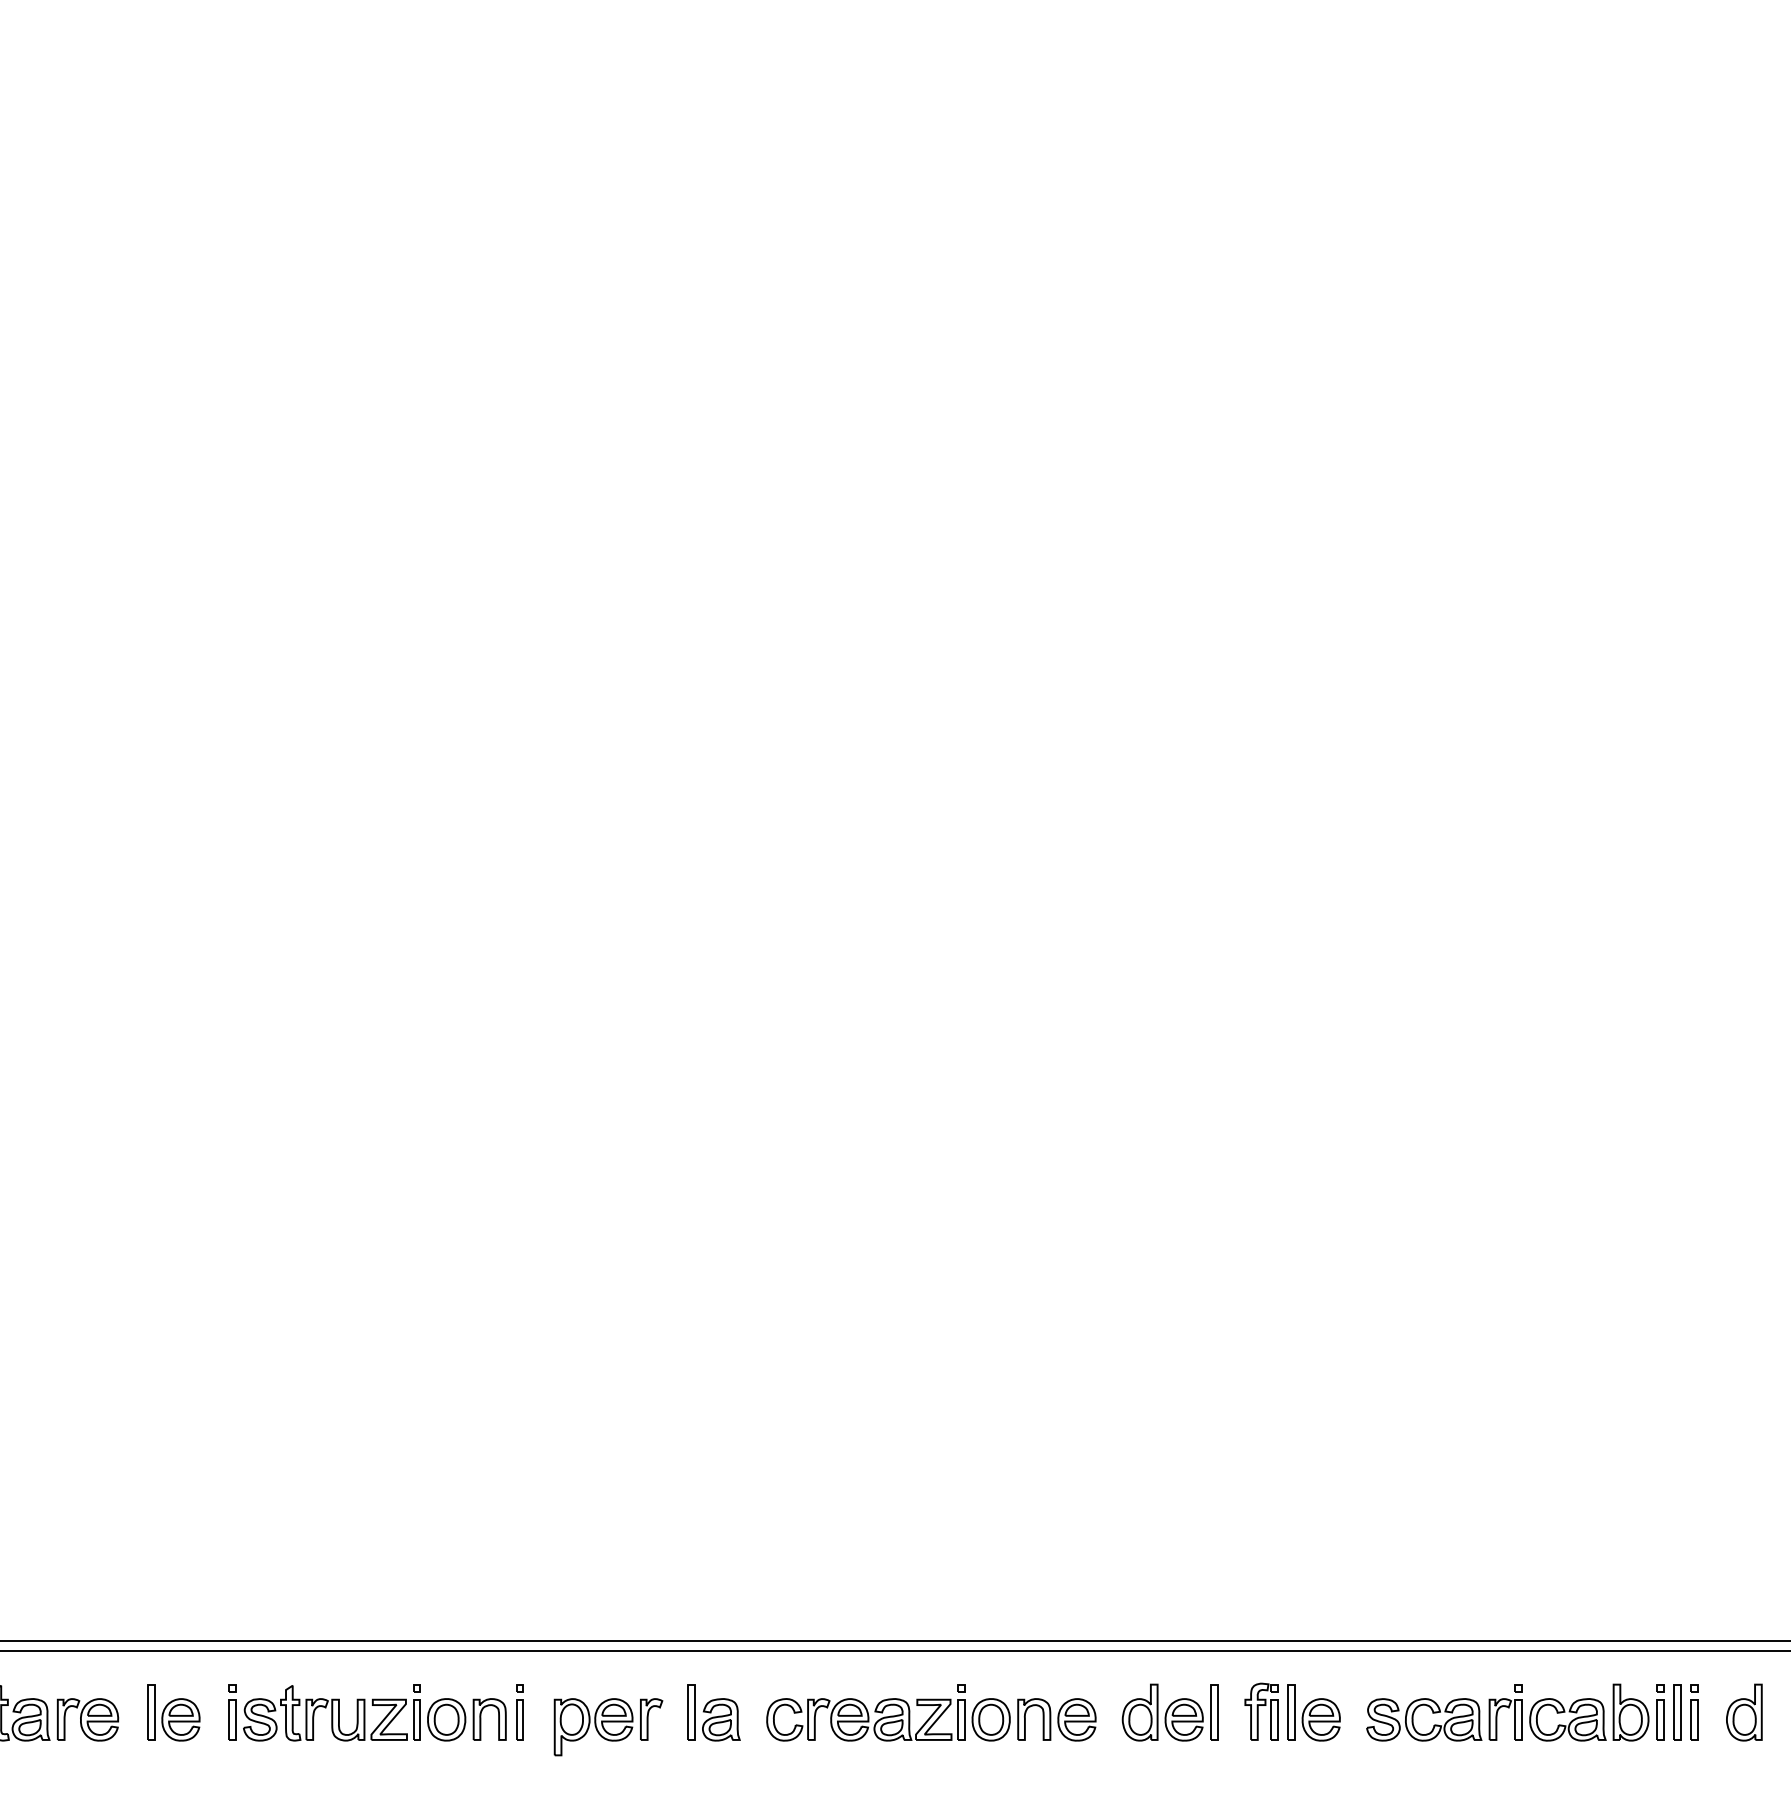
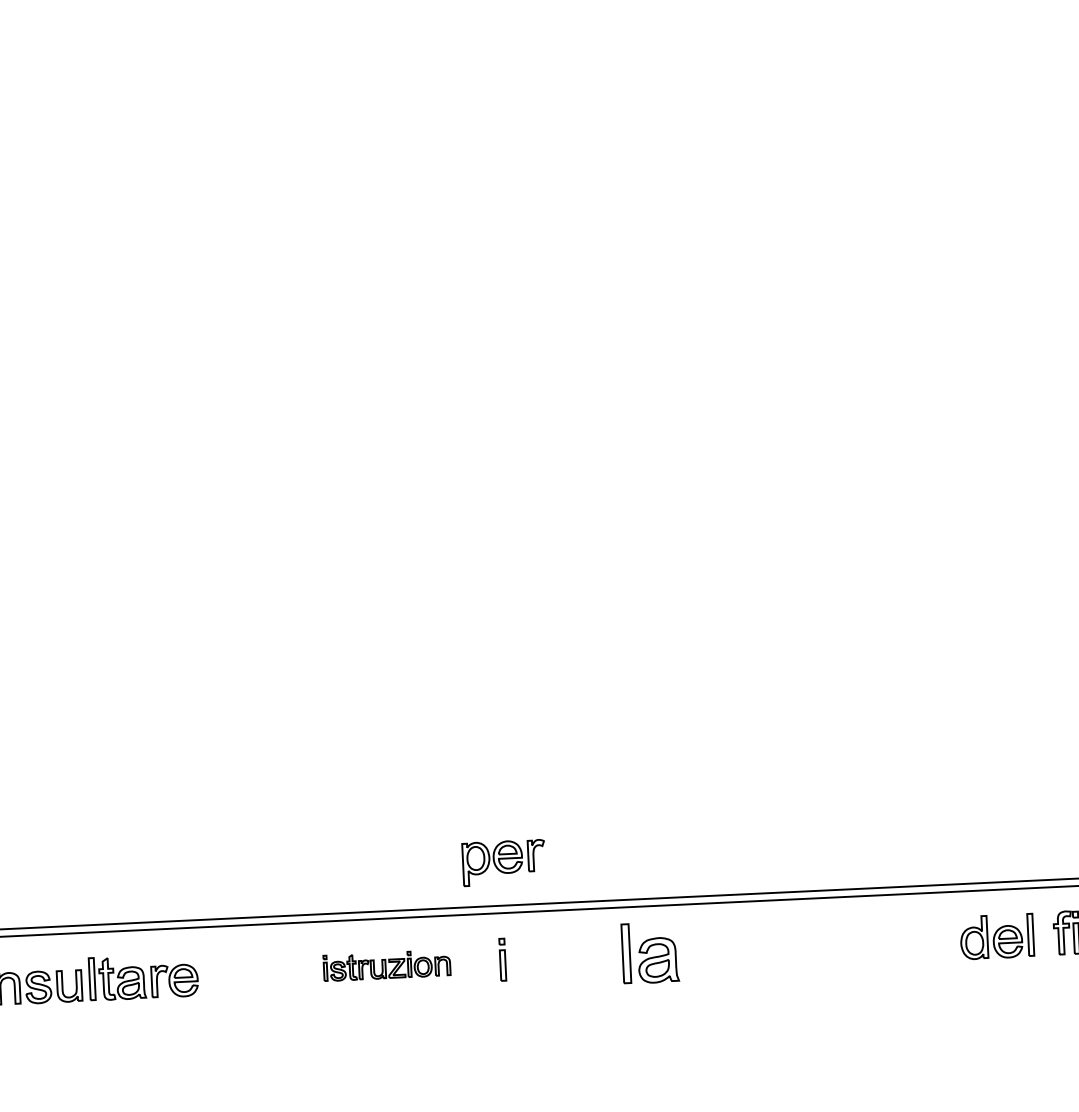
part: (173, 1712) -> (239, 972), removed
part: (367, 1712) -> (386, 965), size x0.6
part: (713, 1712) -> (649, 953), size x1.4
part: (931, 1712) -> (815, 945), removed
part: (608, 1727) -> (504, 863), moved

